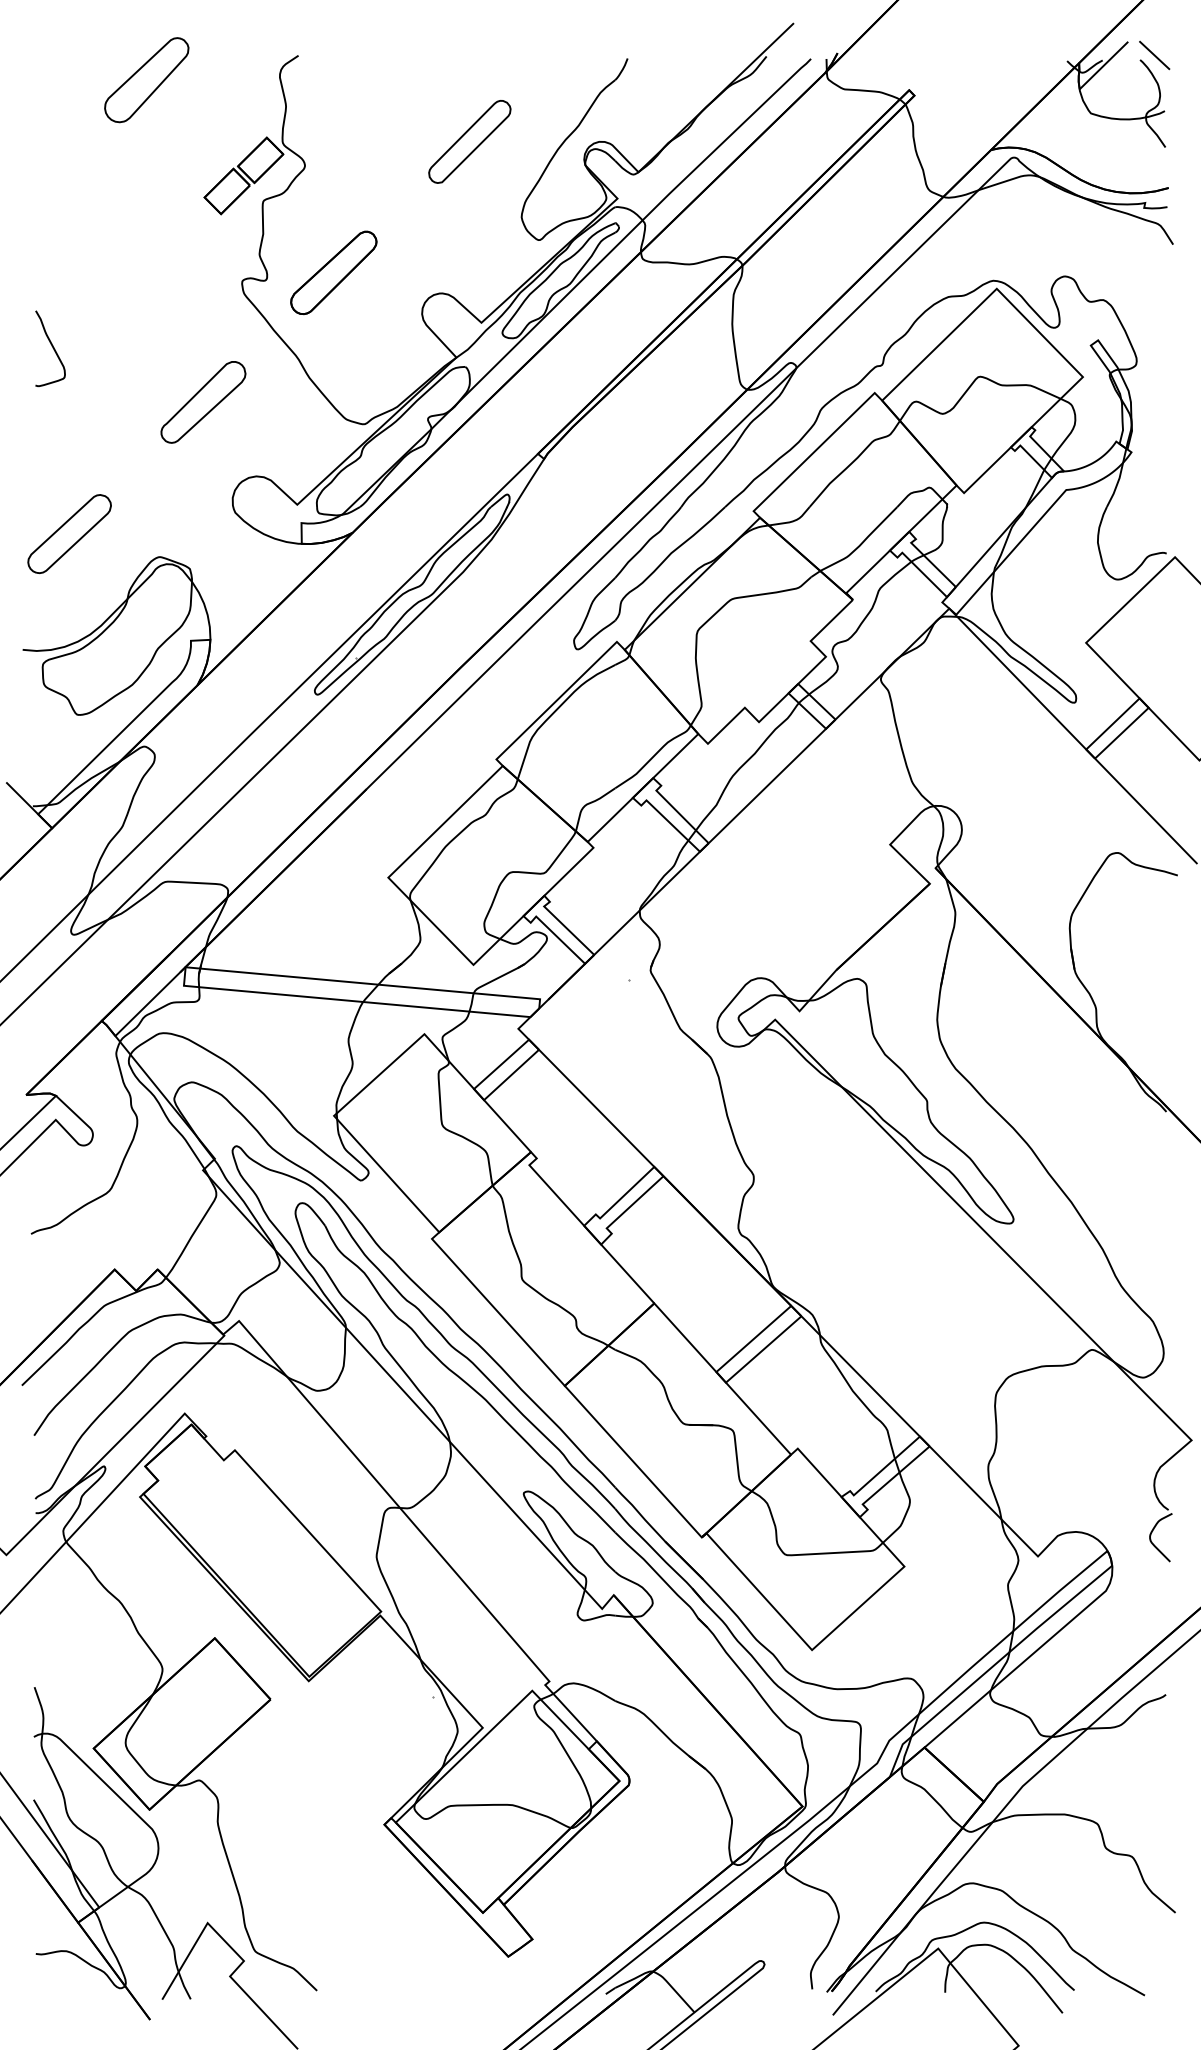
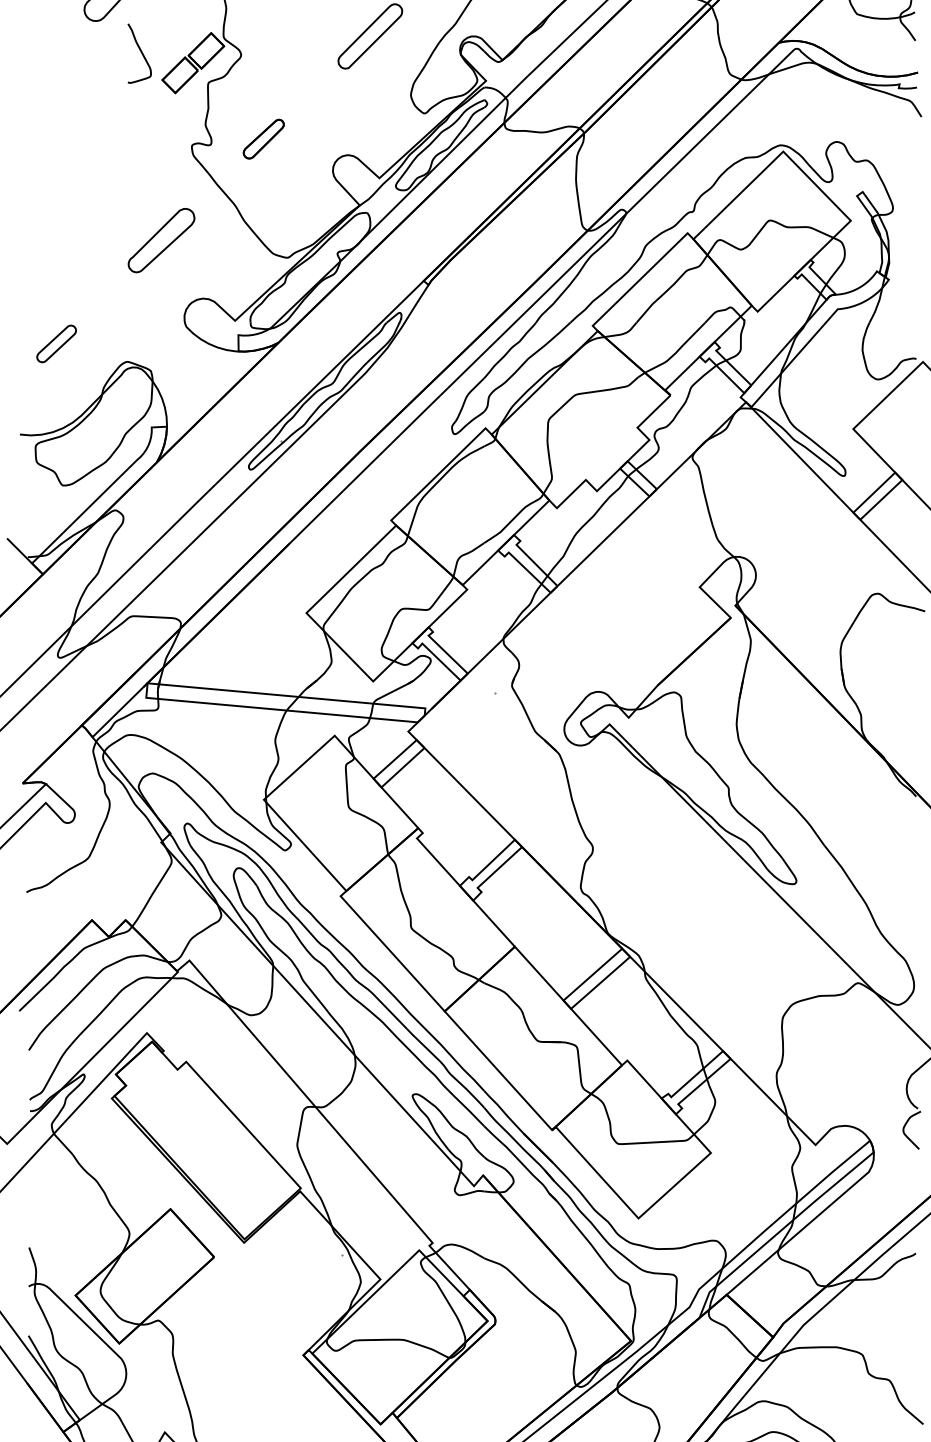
part: (333, 272) -> (263, 138), size x0.6
curve: (52, 348) -> (141, 53), moved
part: (69, 534) -> (56, 344), size x0.6

